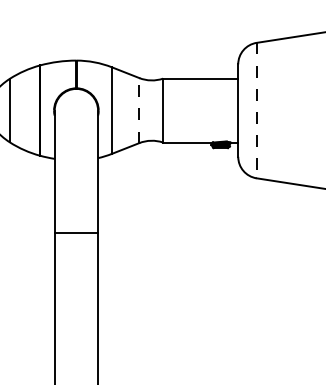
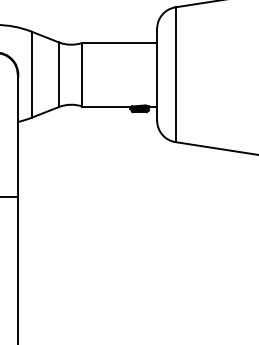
line: (139, 110) -> (58, 74), dashed -> solid
line: (256, 110) -> (175, 74), dashed -> solid

